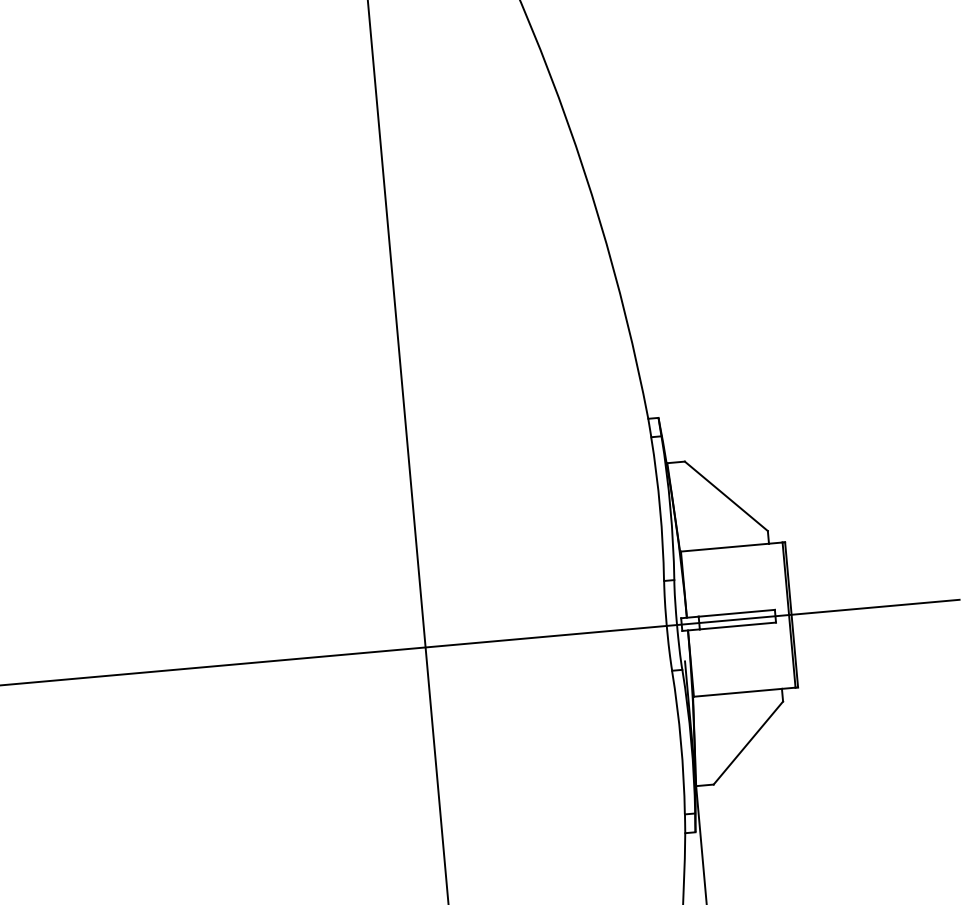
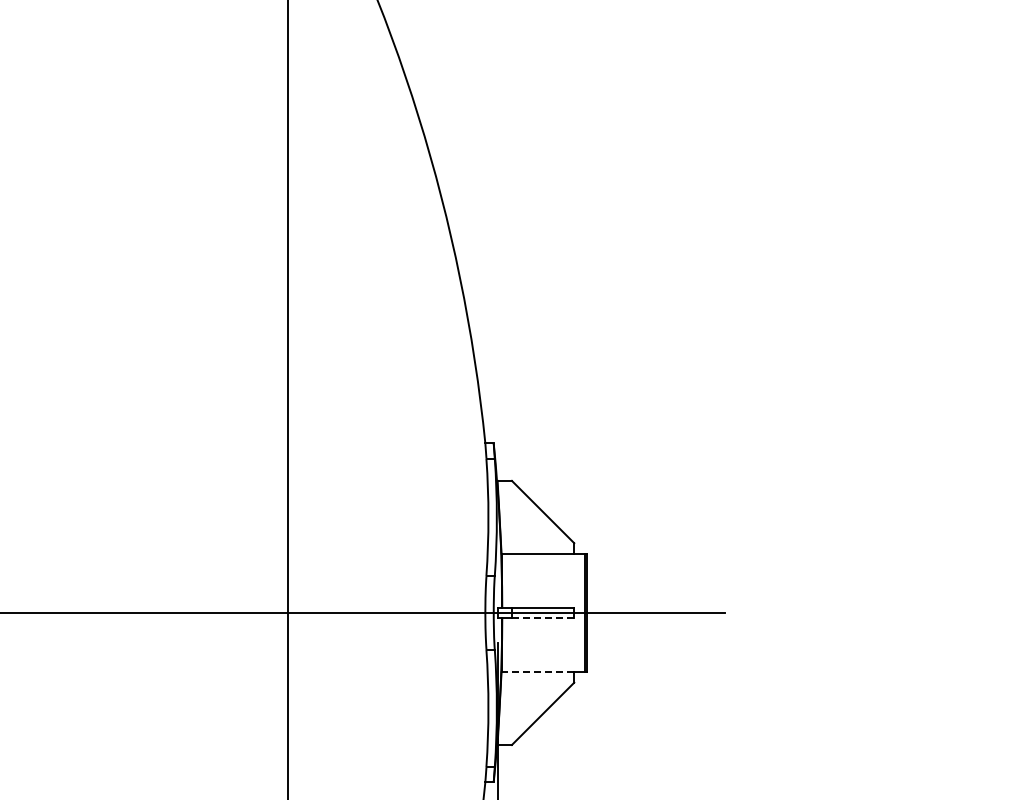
line: (737, 626) -> (542, 618), solid -> dashed
line: (737, 693) -> (537, 672), solid -> dashed

